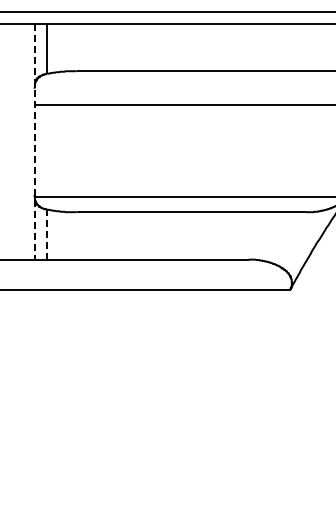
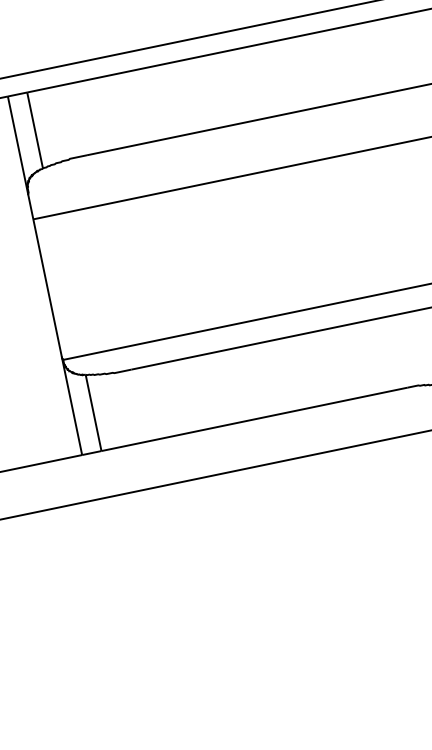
line: (34, 141) -> (44, 275), dashed -> solid
line: (47, 234) -> (94, 412), dashed -> solid

